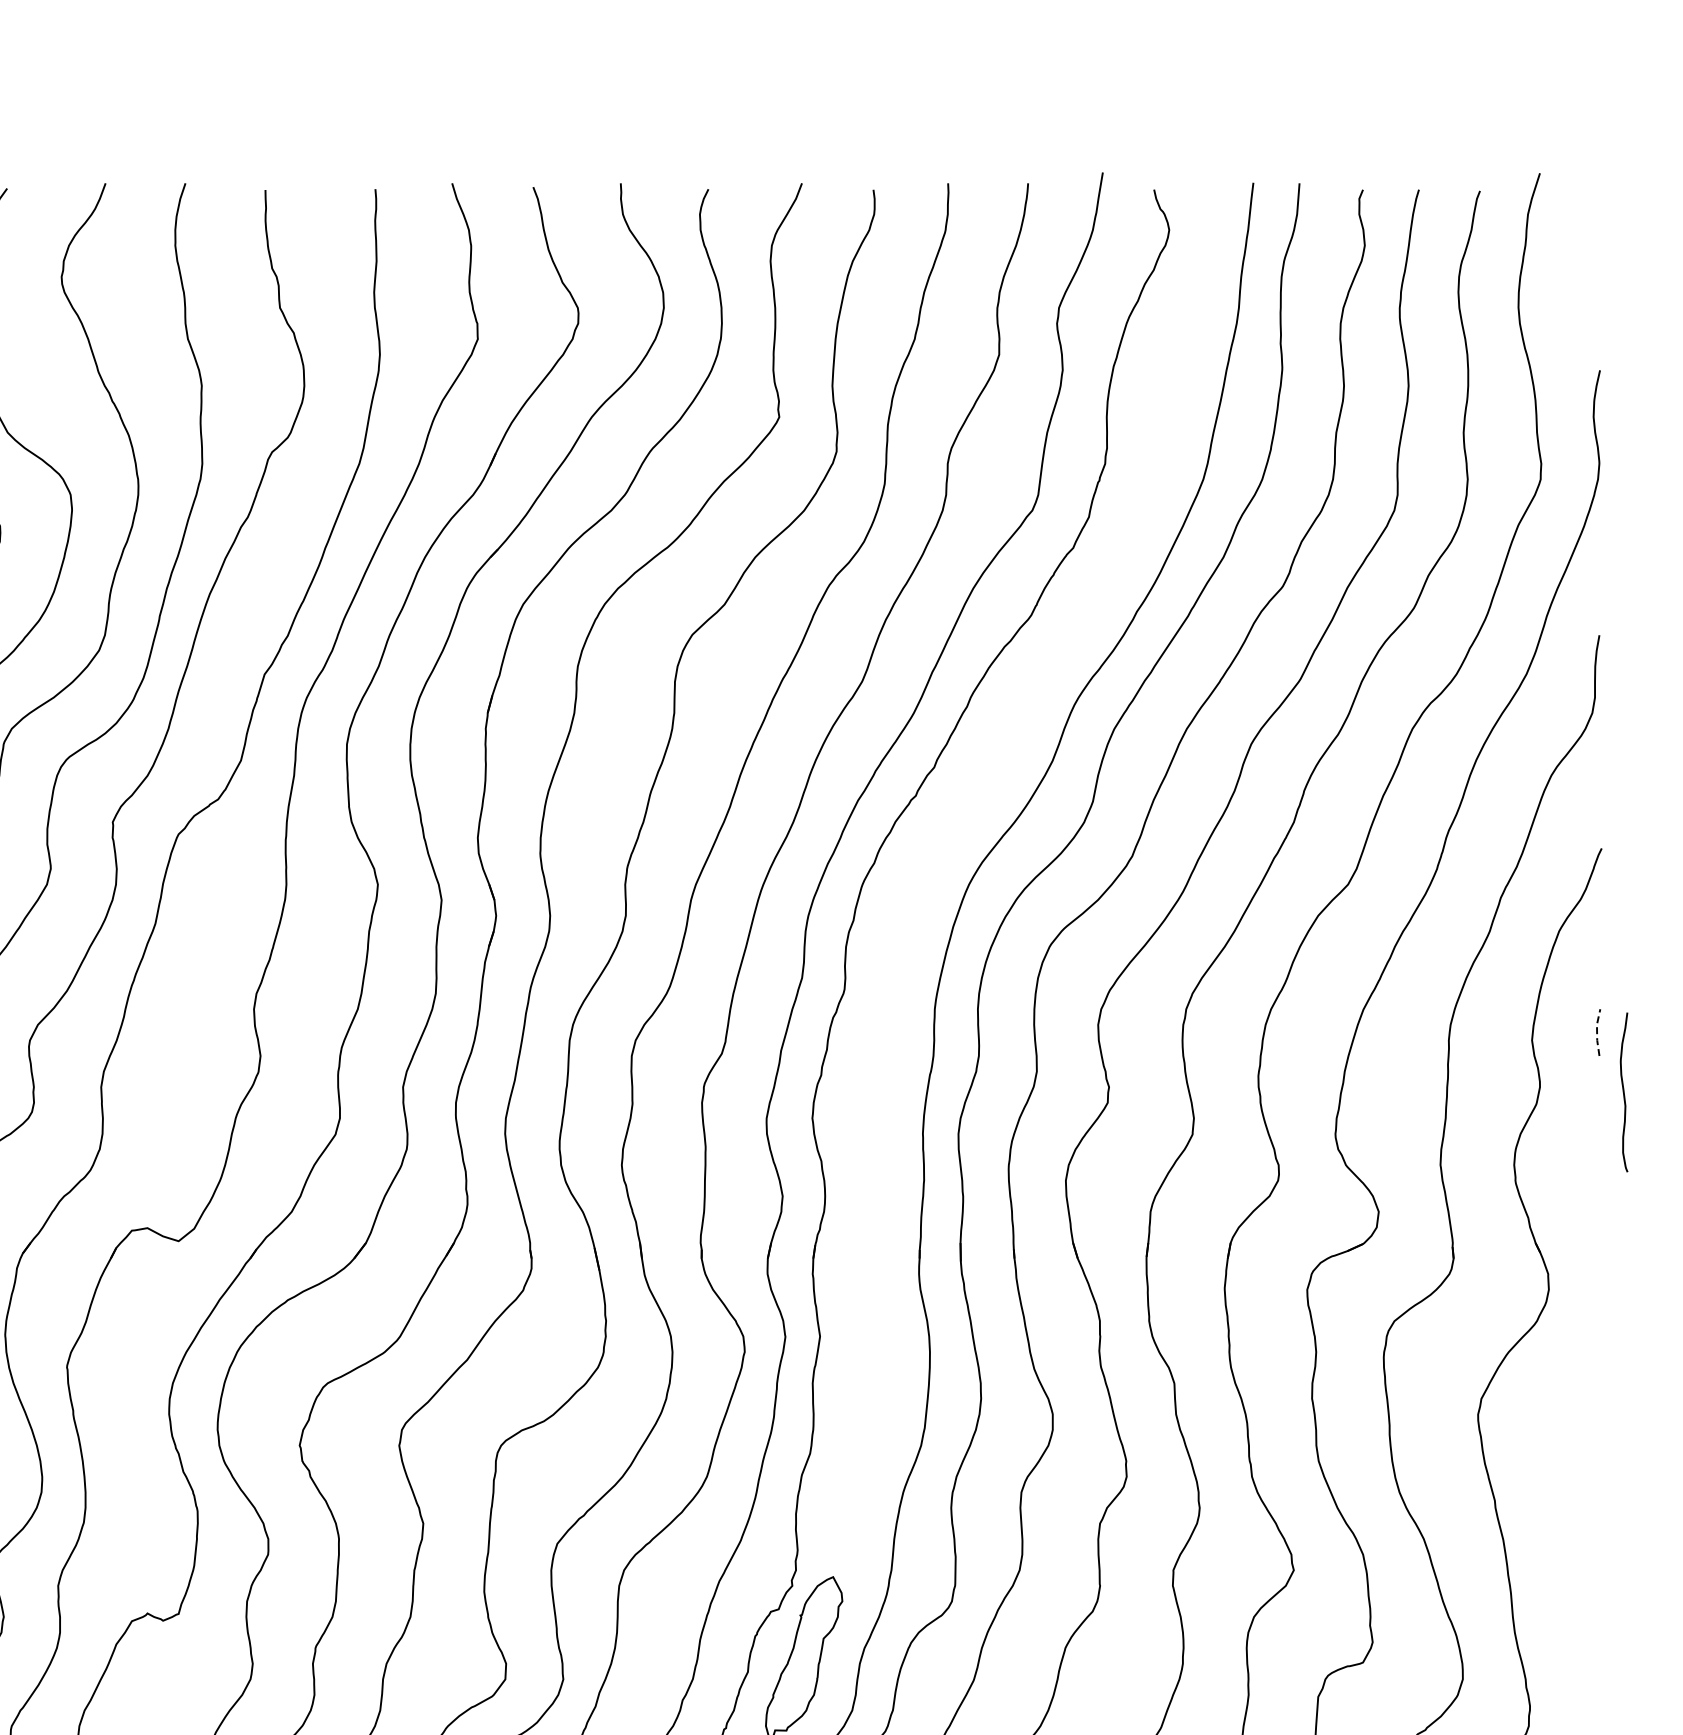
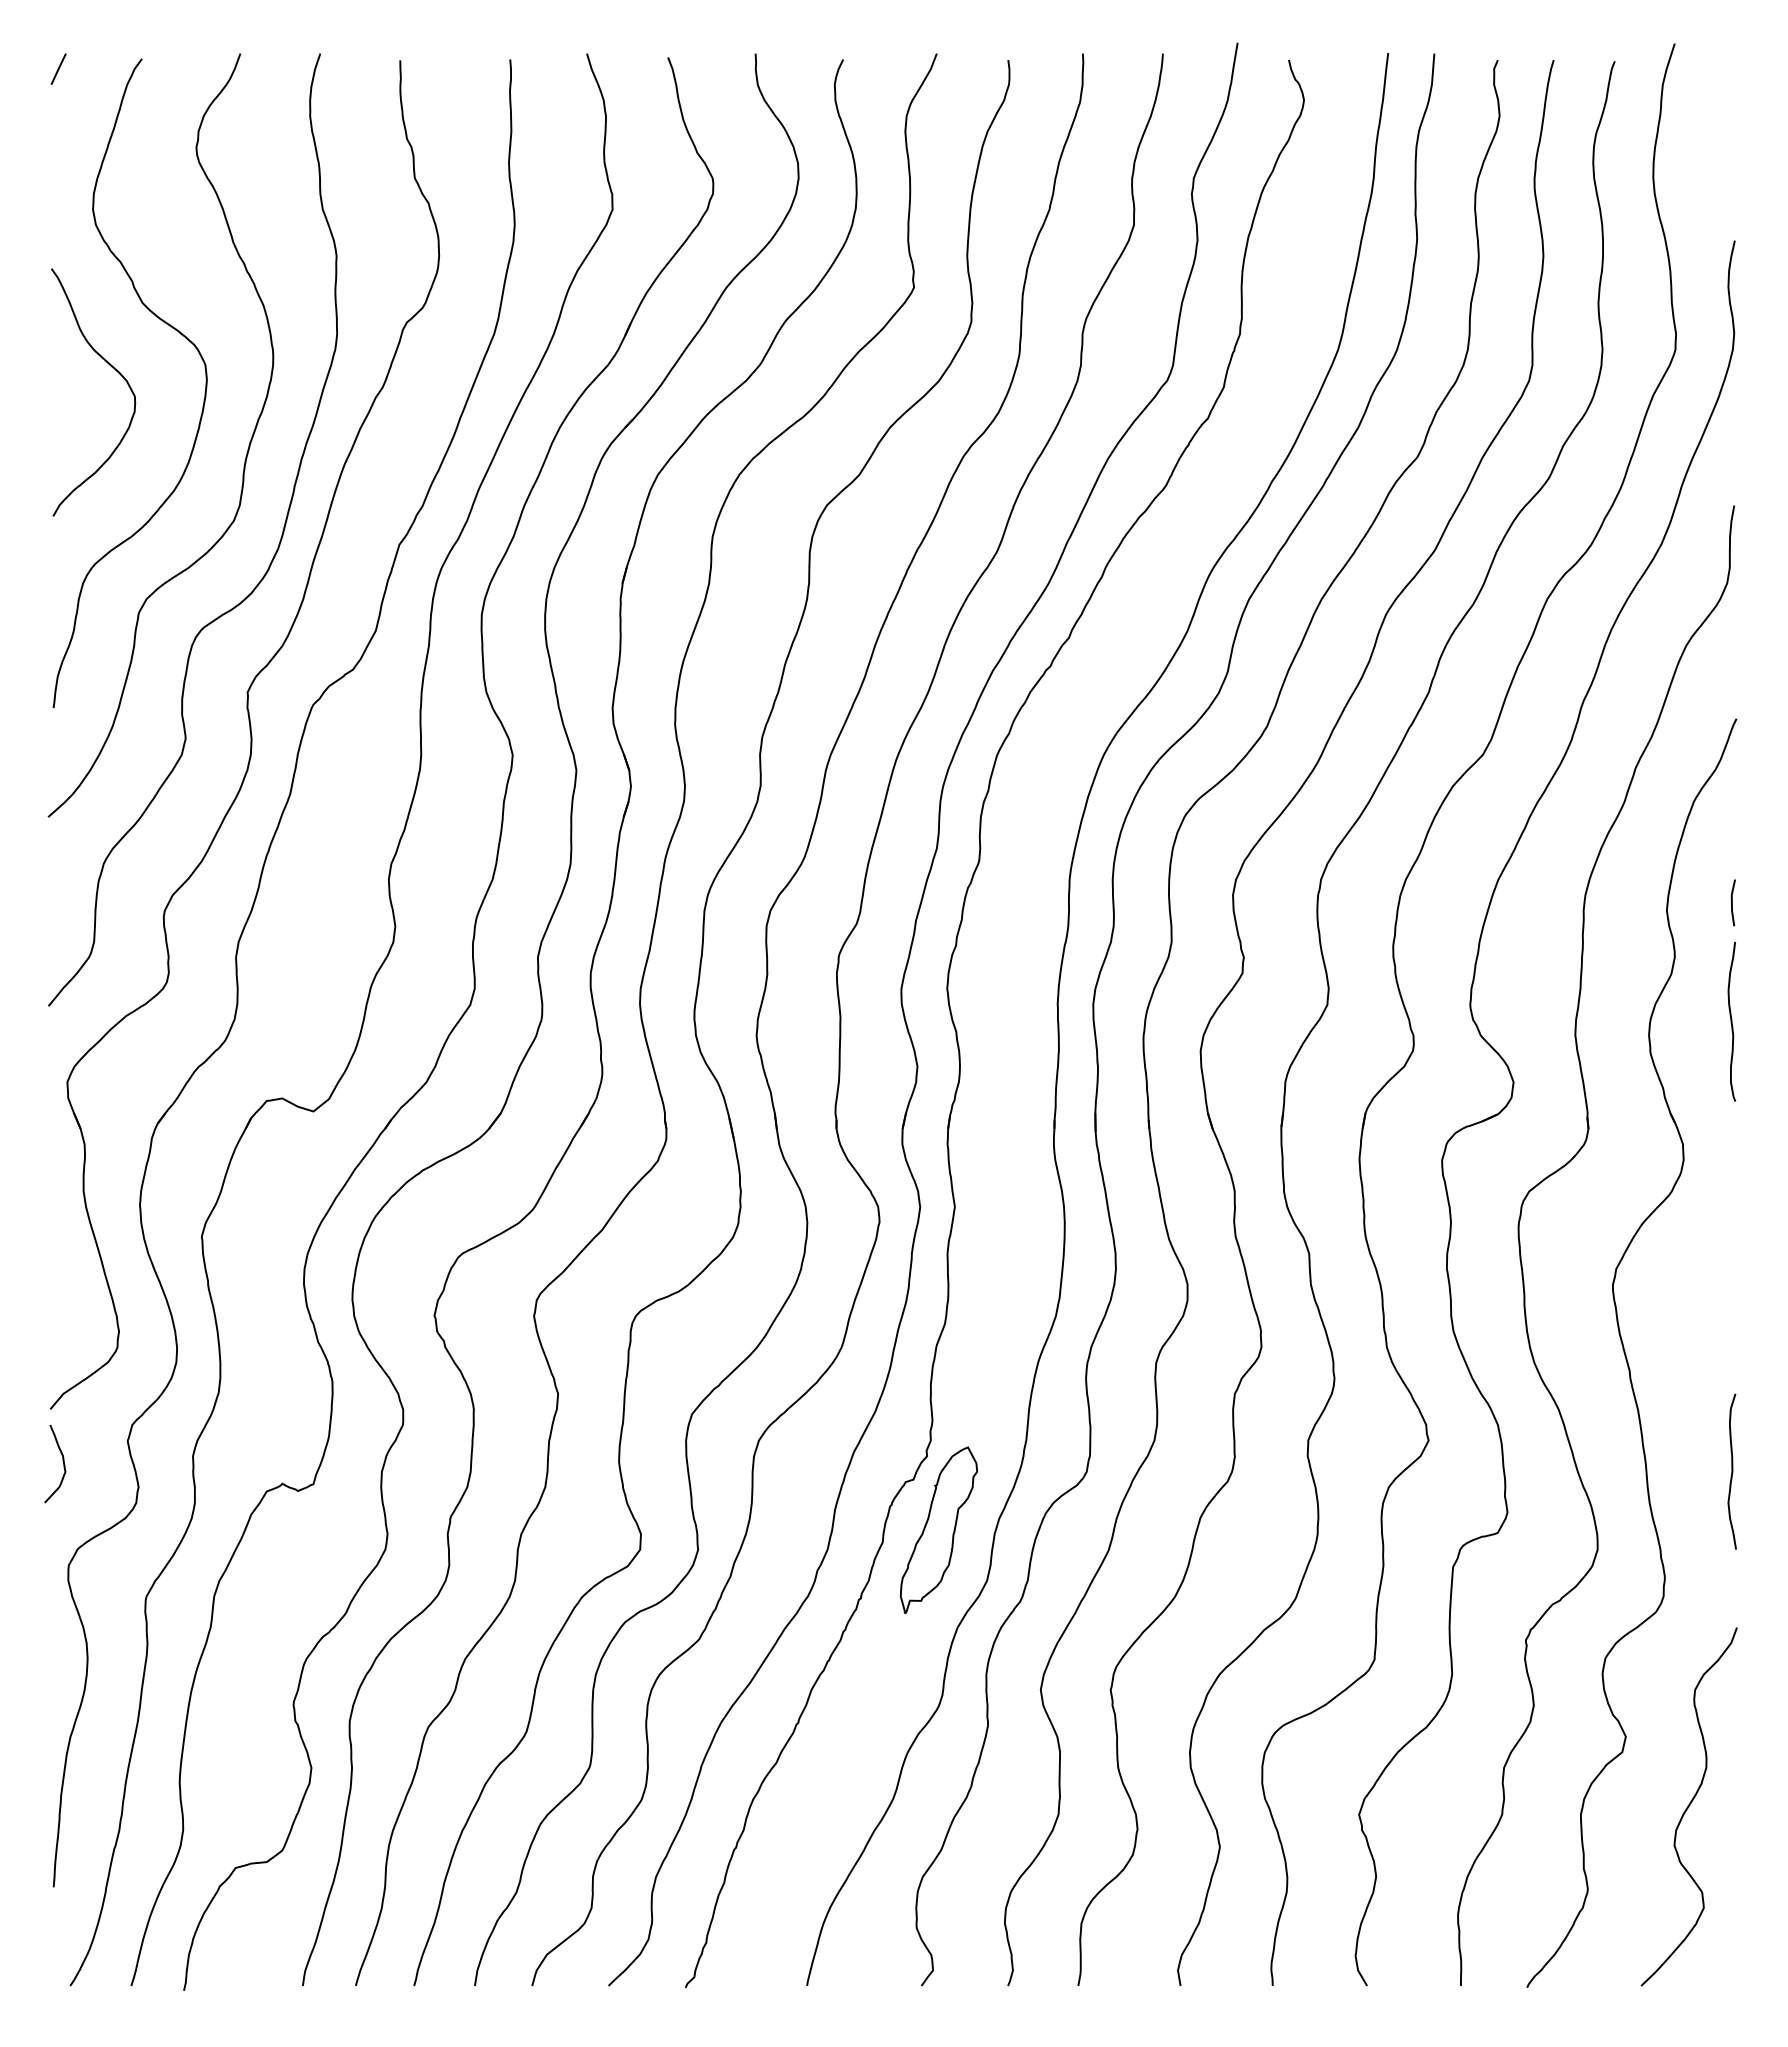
line: (1596, 1032) -> (1731, 902), dashed -> solid
curve: (1623, 1092) -> (1731, 1021), moved
curve: (1596, 1601) -> (1731, 1471), added

